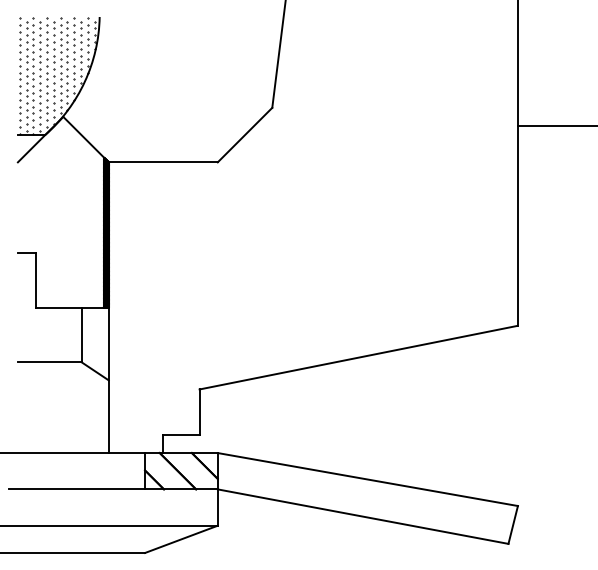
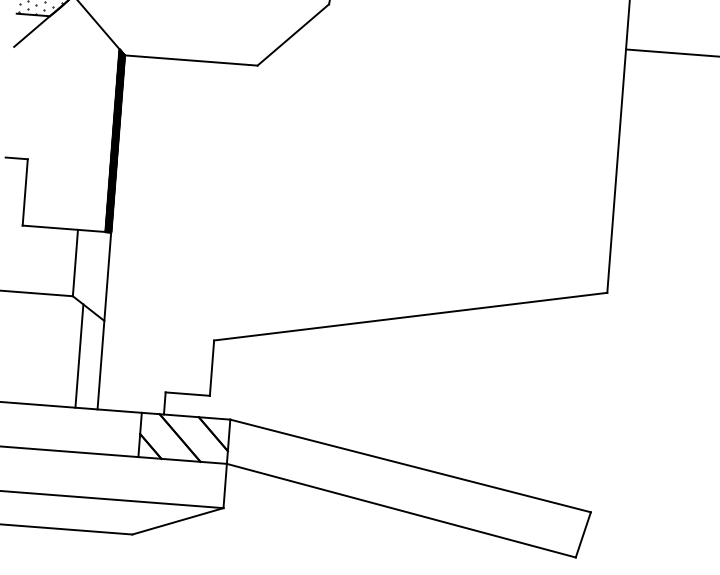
line: (90, 410) -> (79, 355), added

